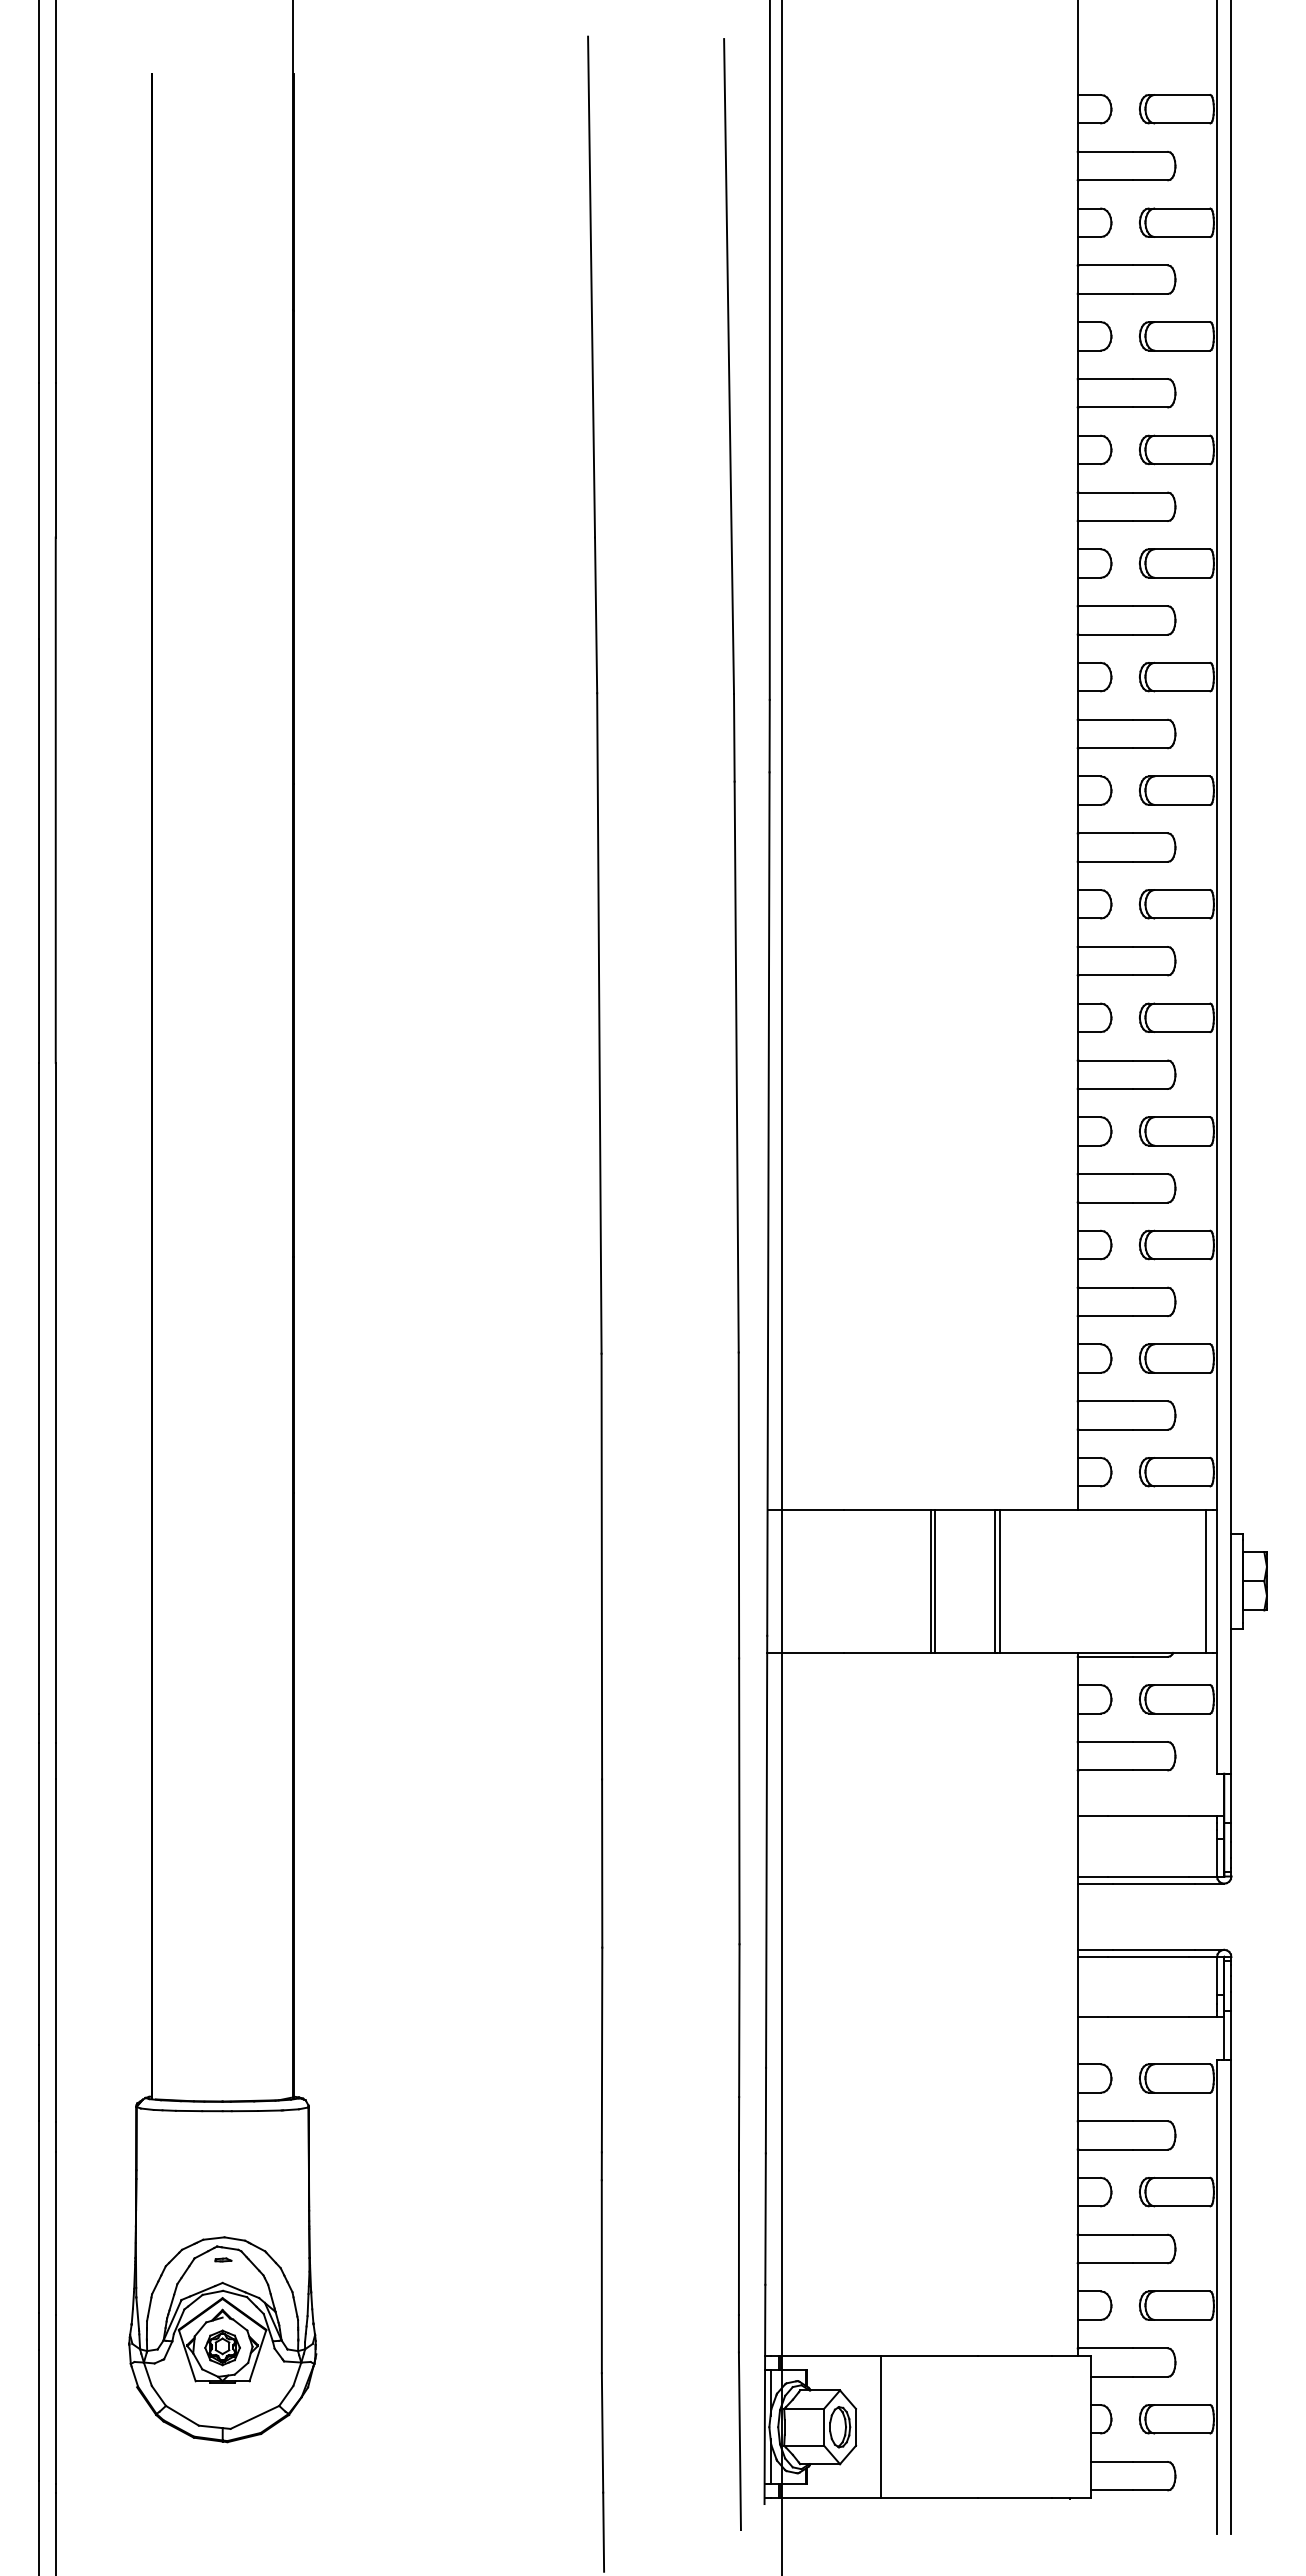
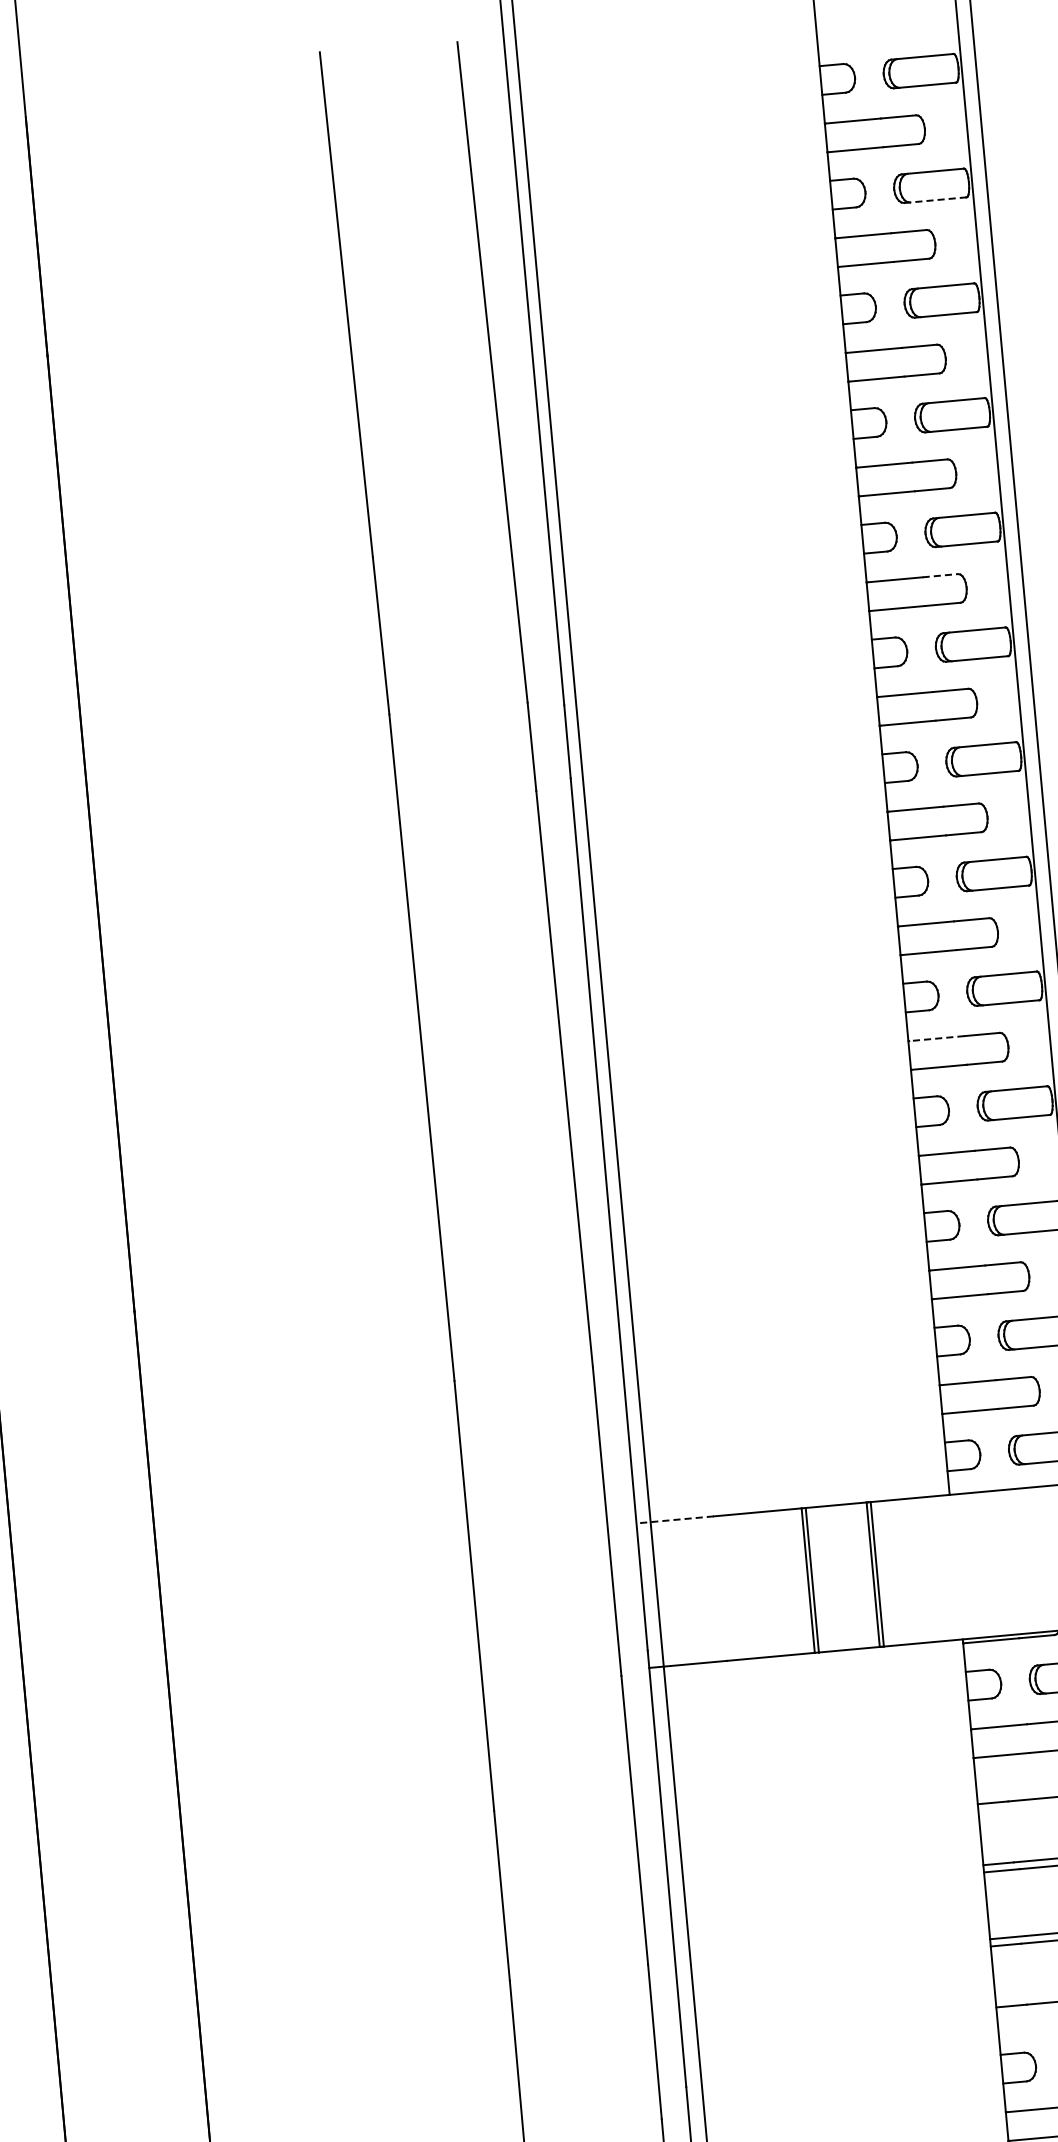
line: (1179, 236) -> (935, 199), solid -> dashed
line: (1150, 606) -> (940, 575), solid -> dashed
line: (1105, 1060) -> (936, 1038), solid -> dashed
line: (805, 1509) -> (674, 1519), solid -> dashed

